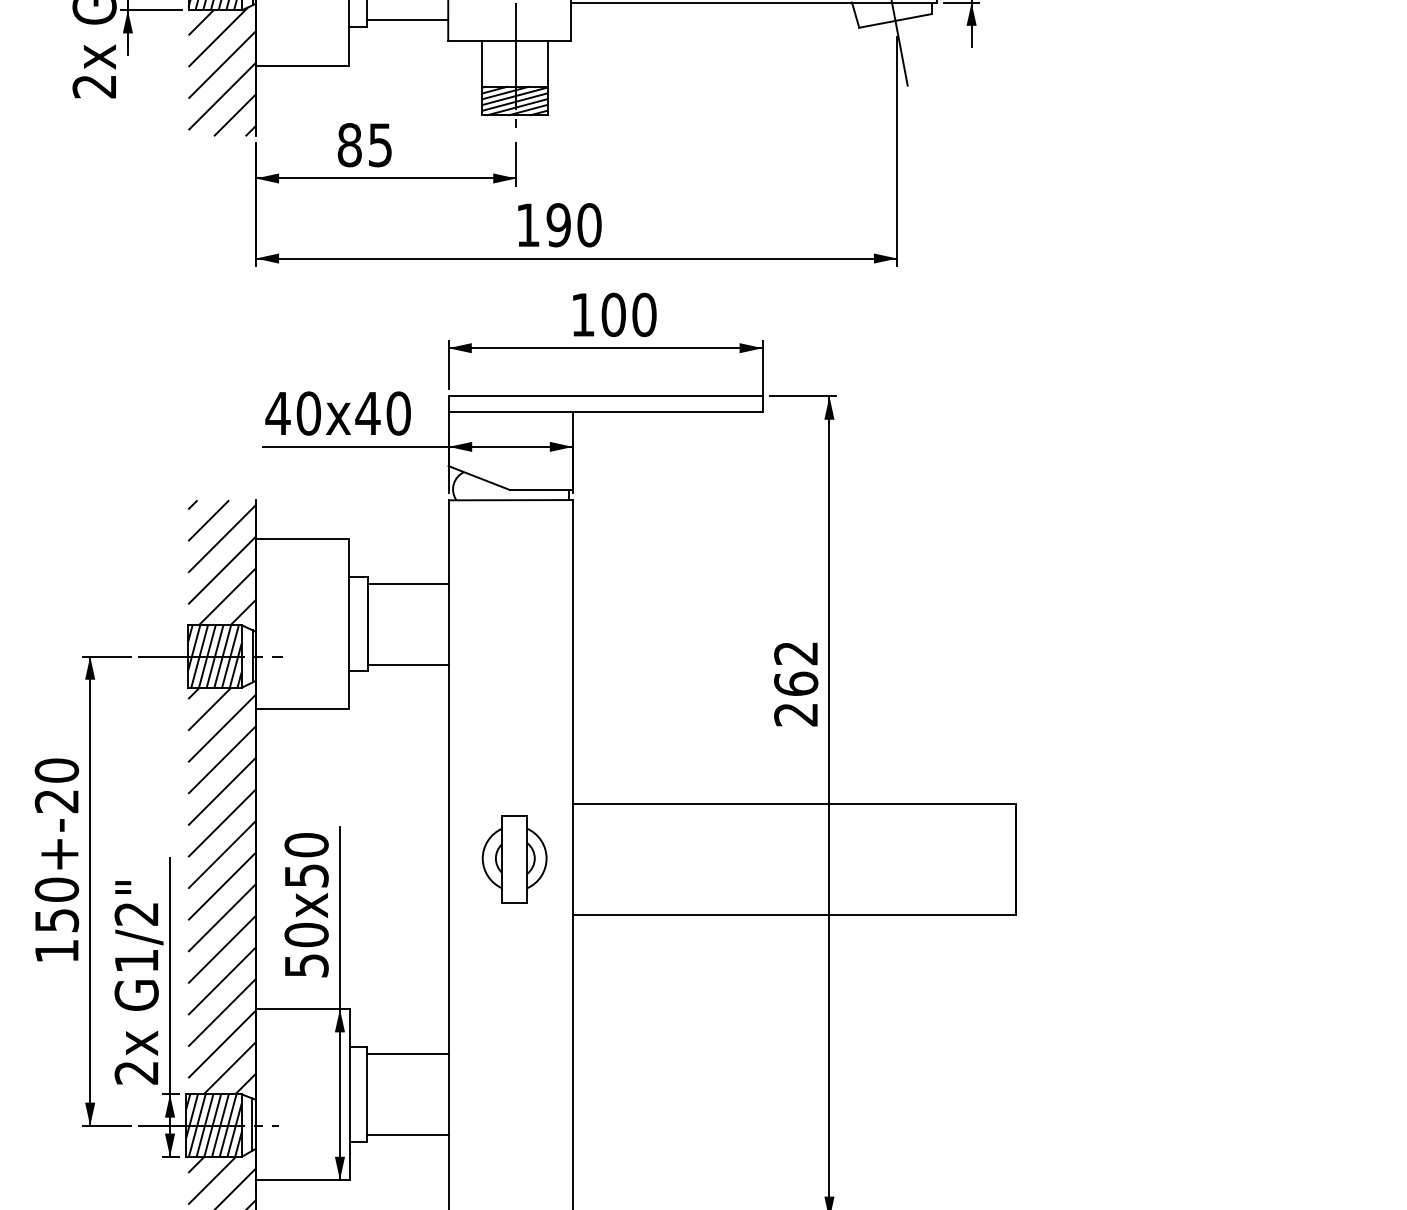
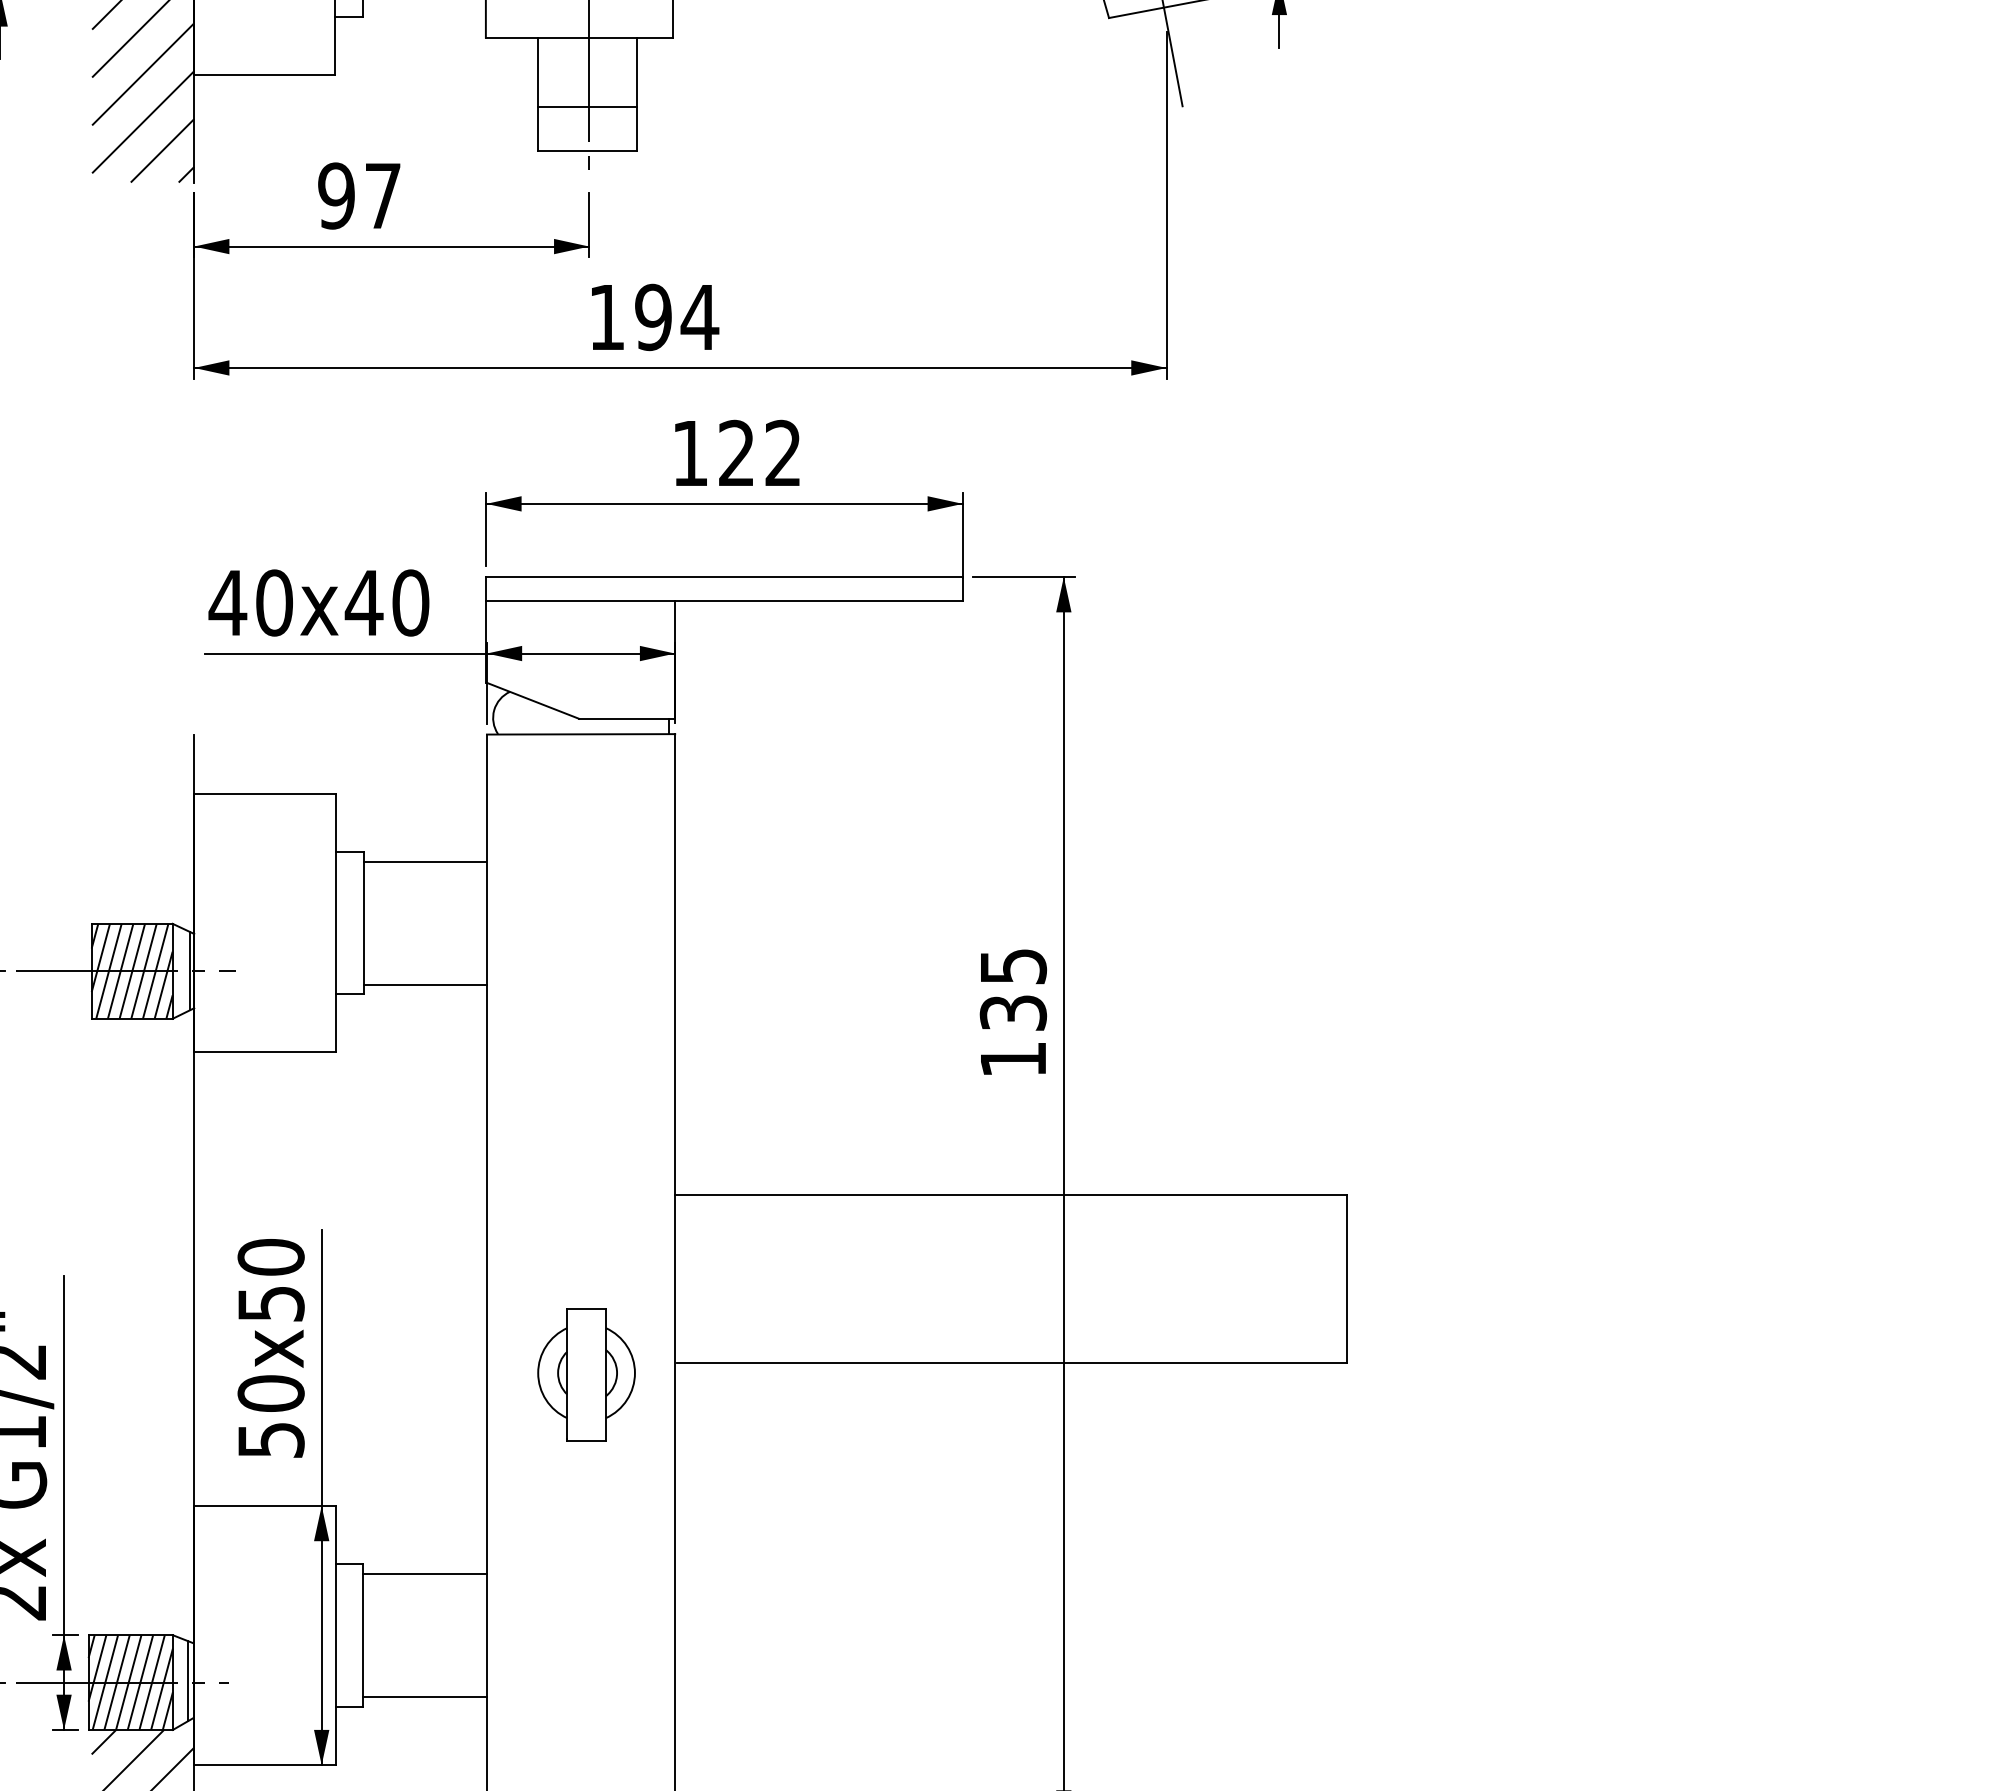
line: (407, 19) -> (424, 5), removed
hatch: (515, 100) -> (587, 128), removed
text: (364, 145) -> (358, 196), 85 -> 97
text: (589, 225) -> (700, 317), 190 -> 194
text: (628, 314) -> (759, 452), 100 -> 122
hatch: (221, 562) -> (142, 828), removed
text: (796, 684) -> (1013, 1013), 262 -> 135
part: (514, 859) -> (586, 1374), moved
hatch: (221, 890) -> (142, 1326), removed

